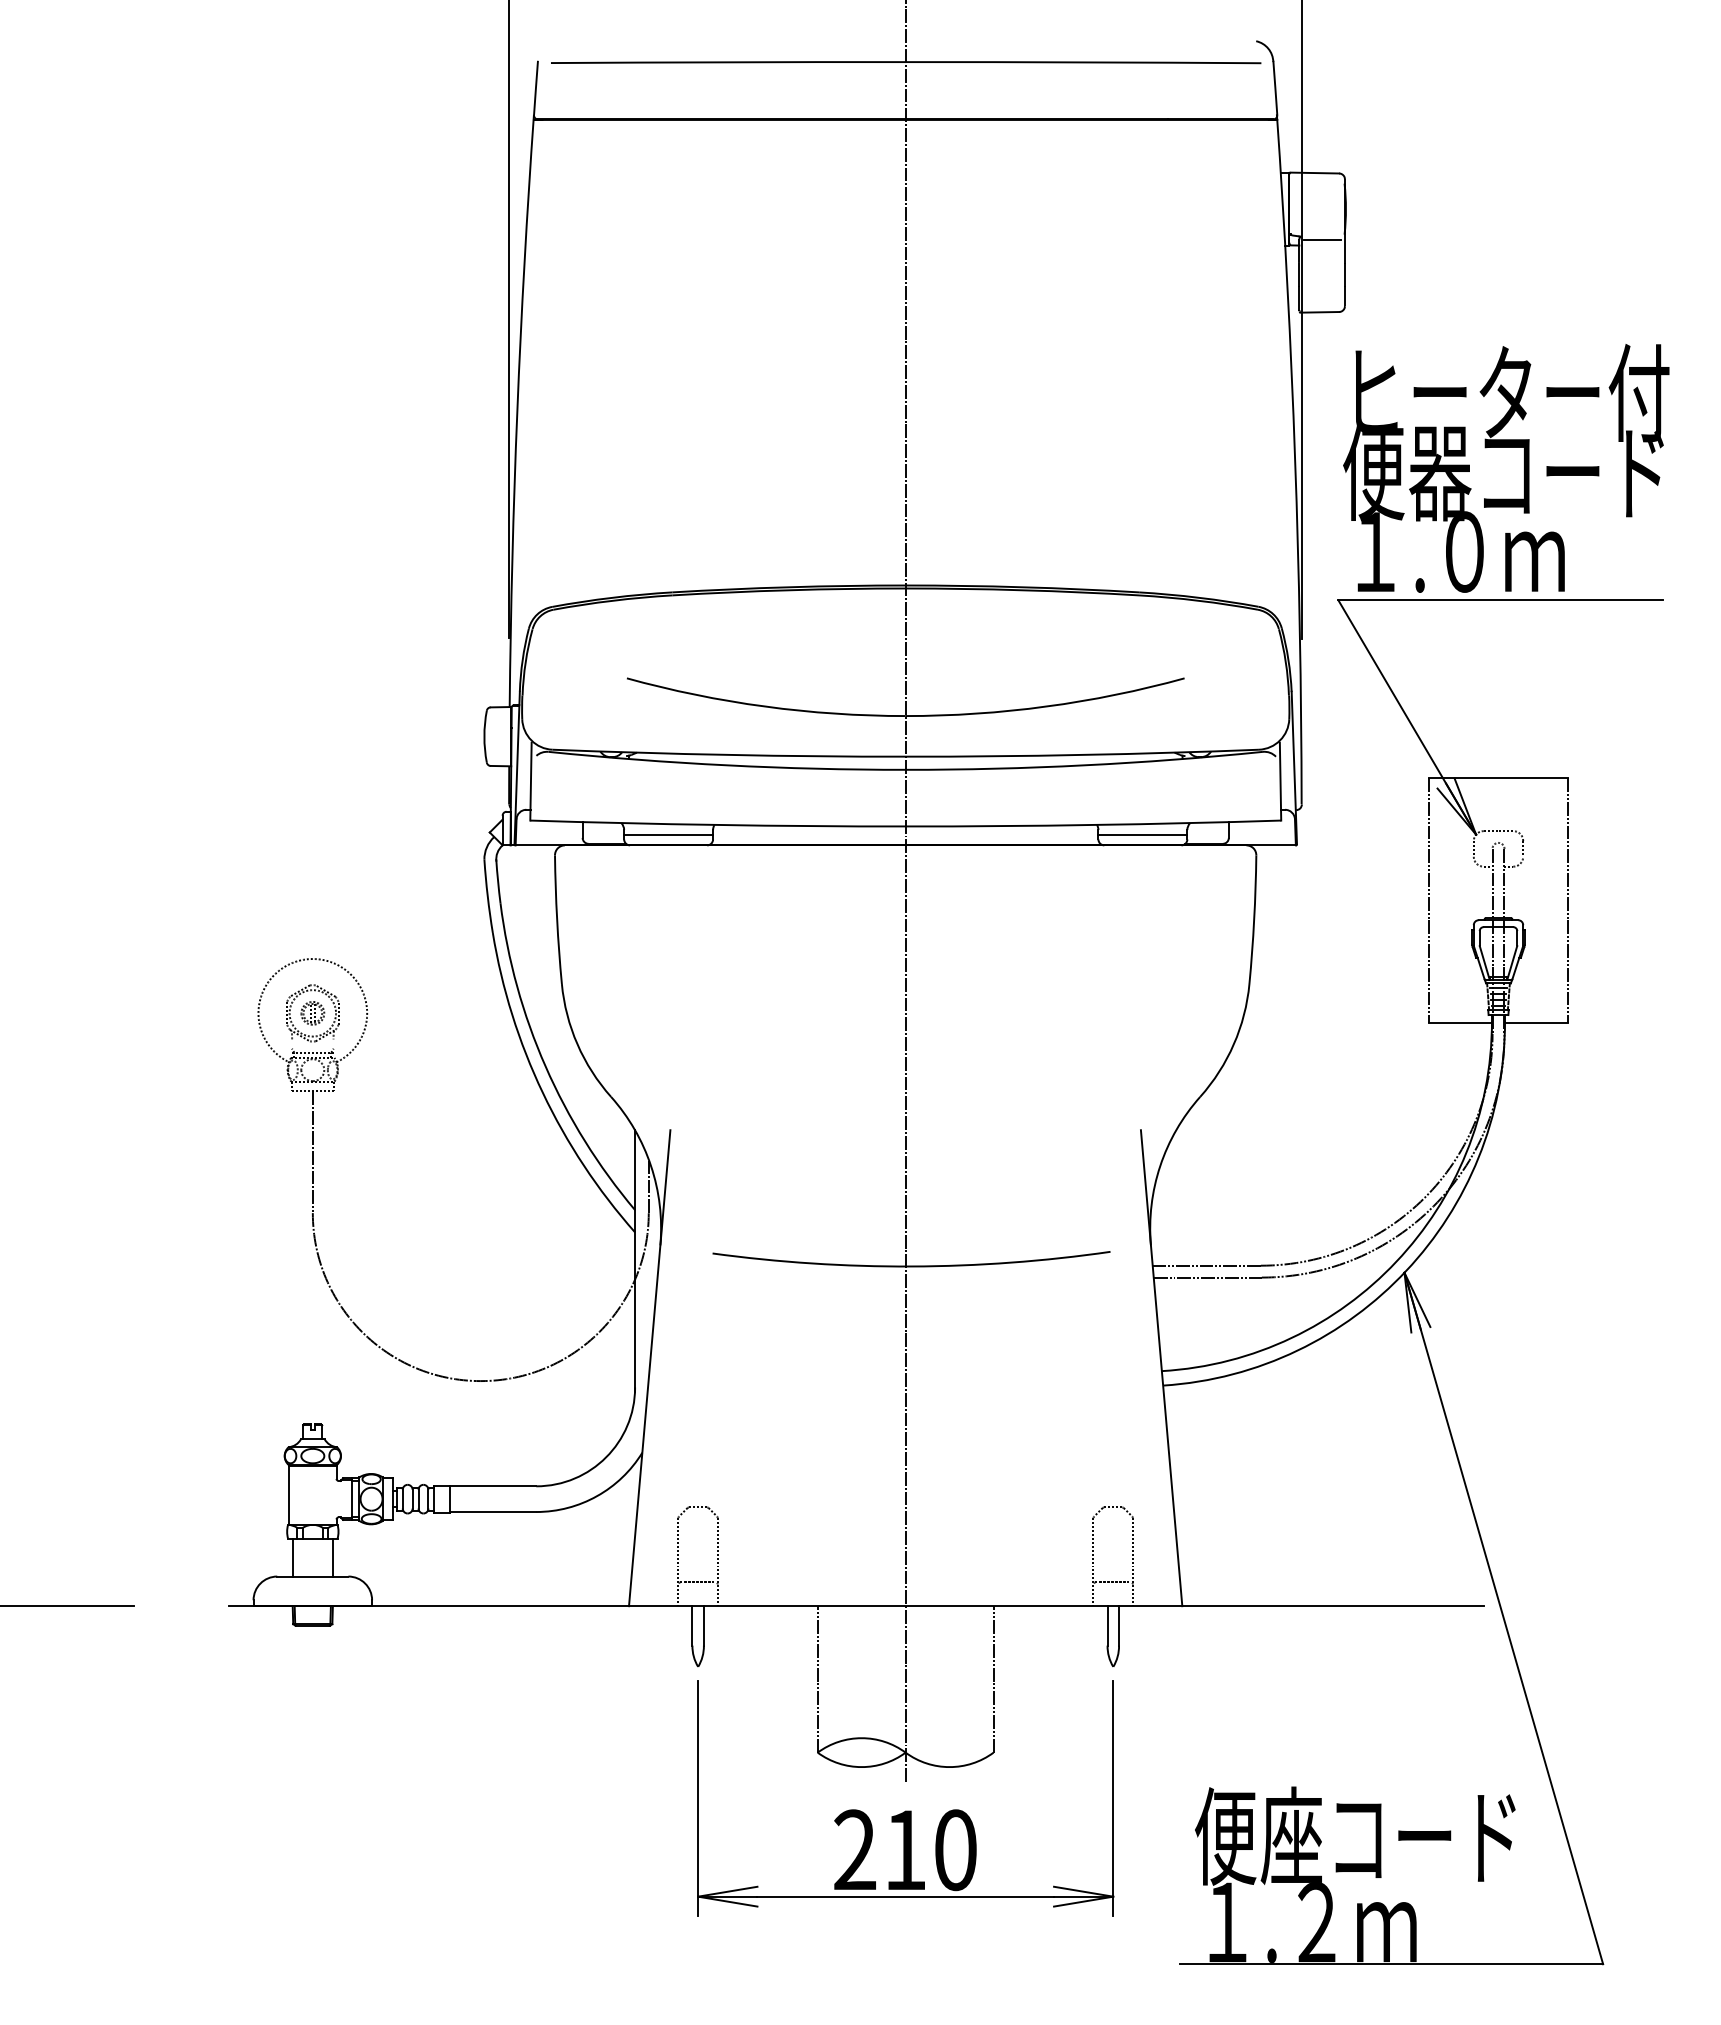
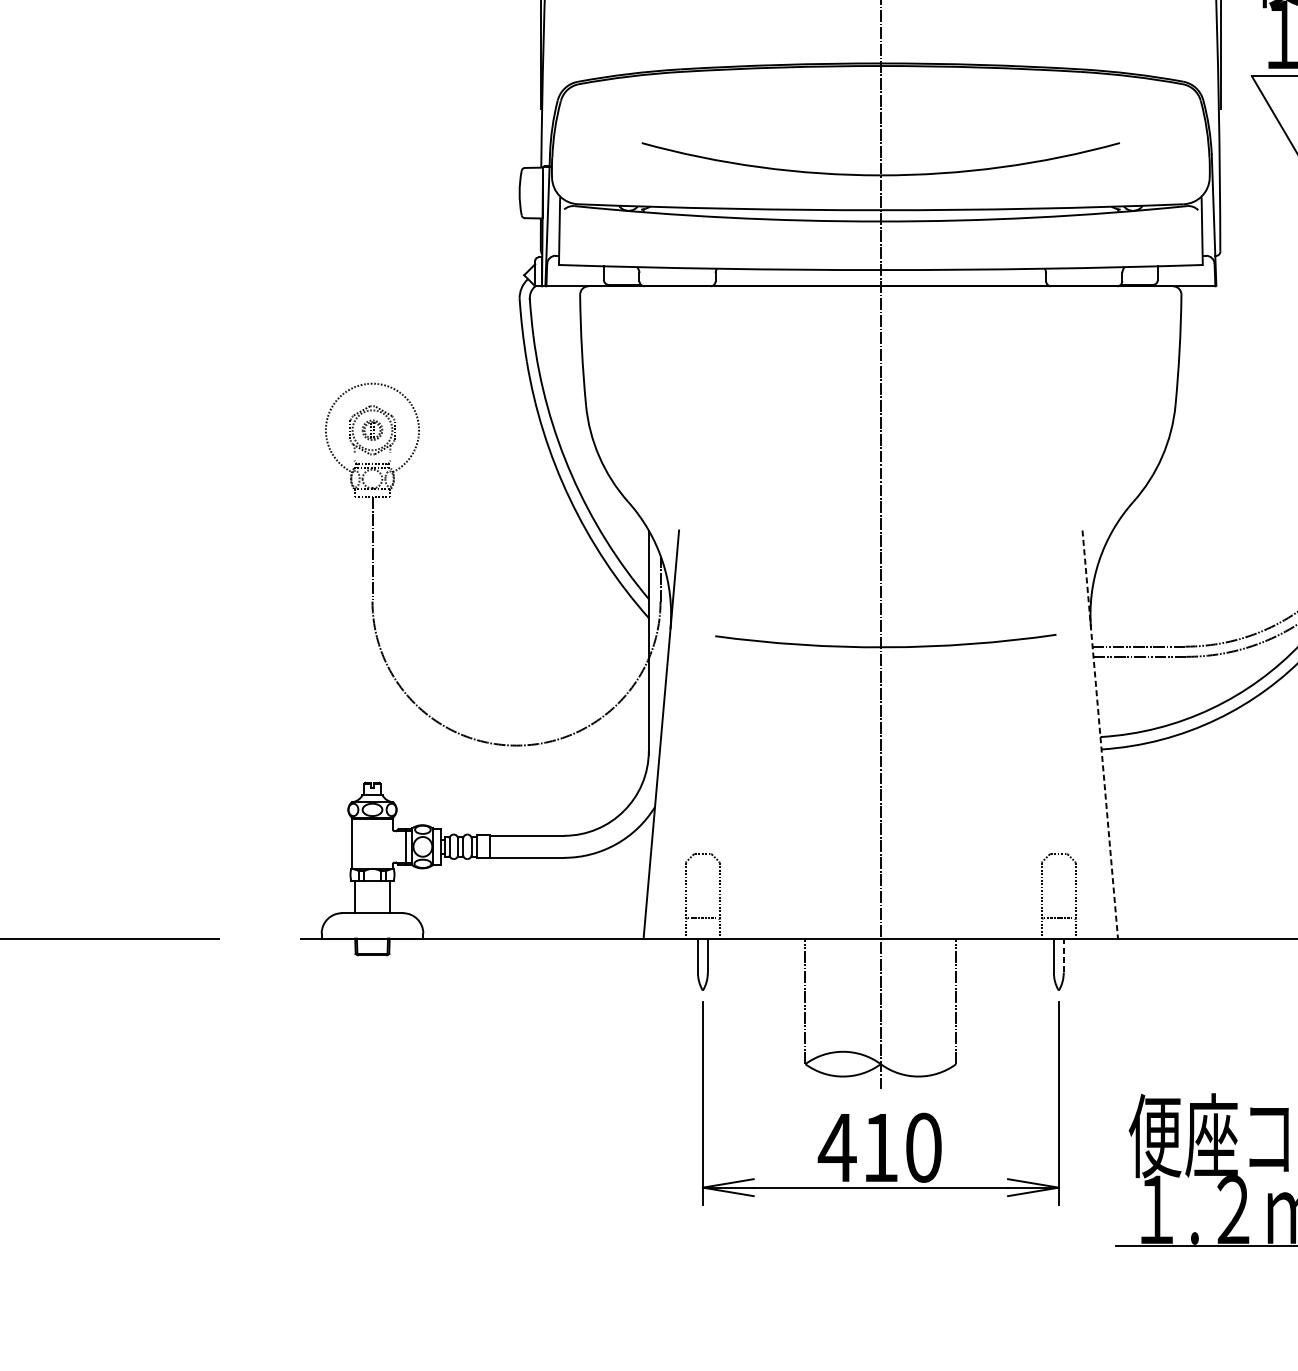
line: (668, 835) -> (677, 277), removed
line: (1142, 835) -> (1083, 277), removed
line: (1161, 1368) -> (1100, 734), solid -> dashed
line: (1119, 1625) -> (1064, 955), solid -> dashed
text: (854, 1849) -> (836, 1147), 210 -> 410

